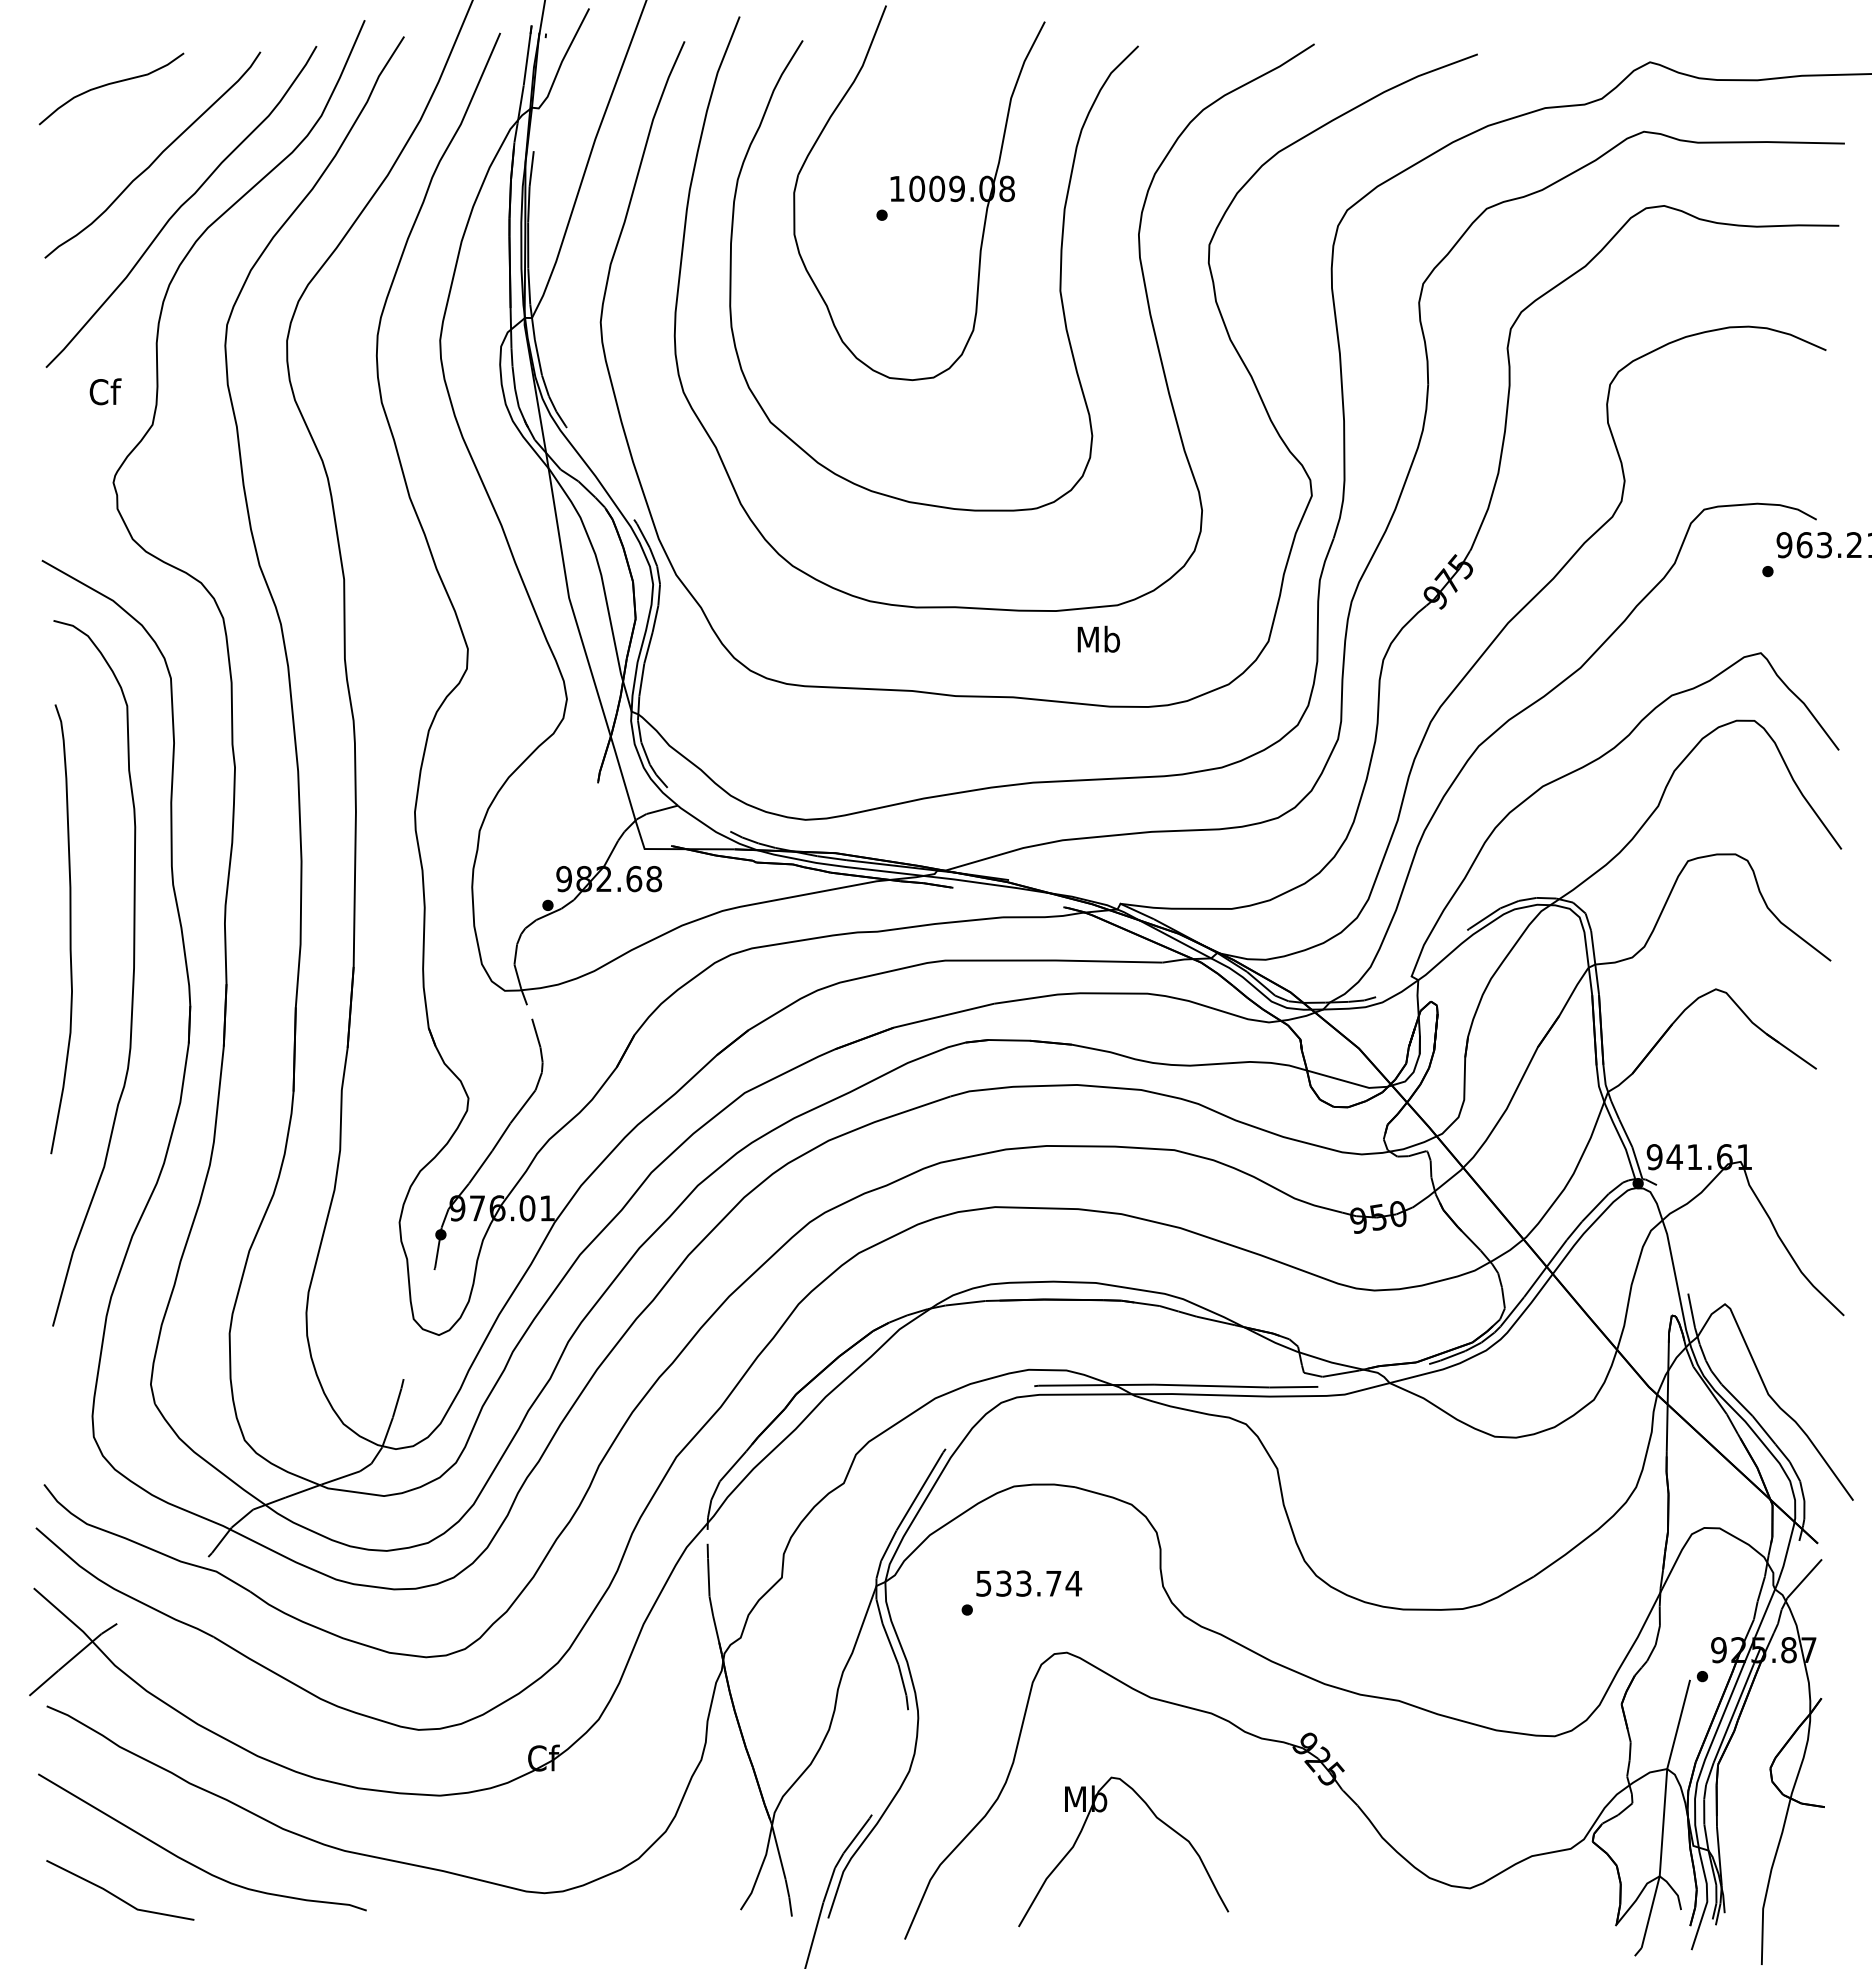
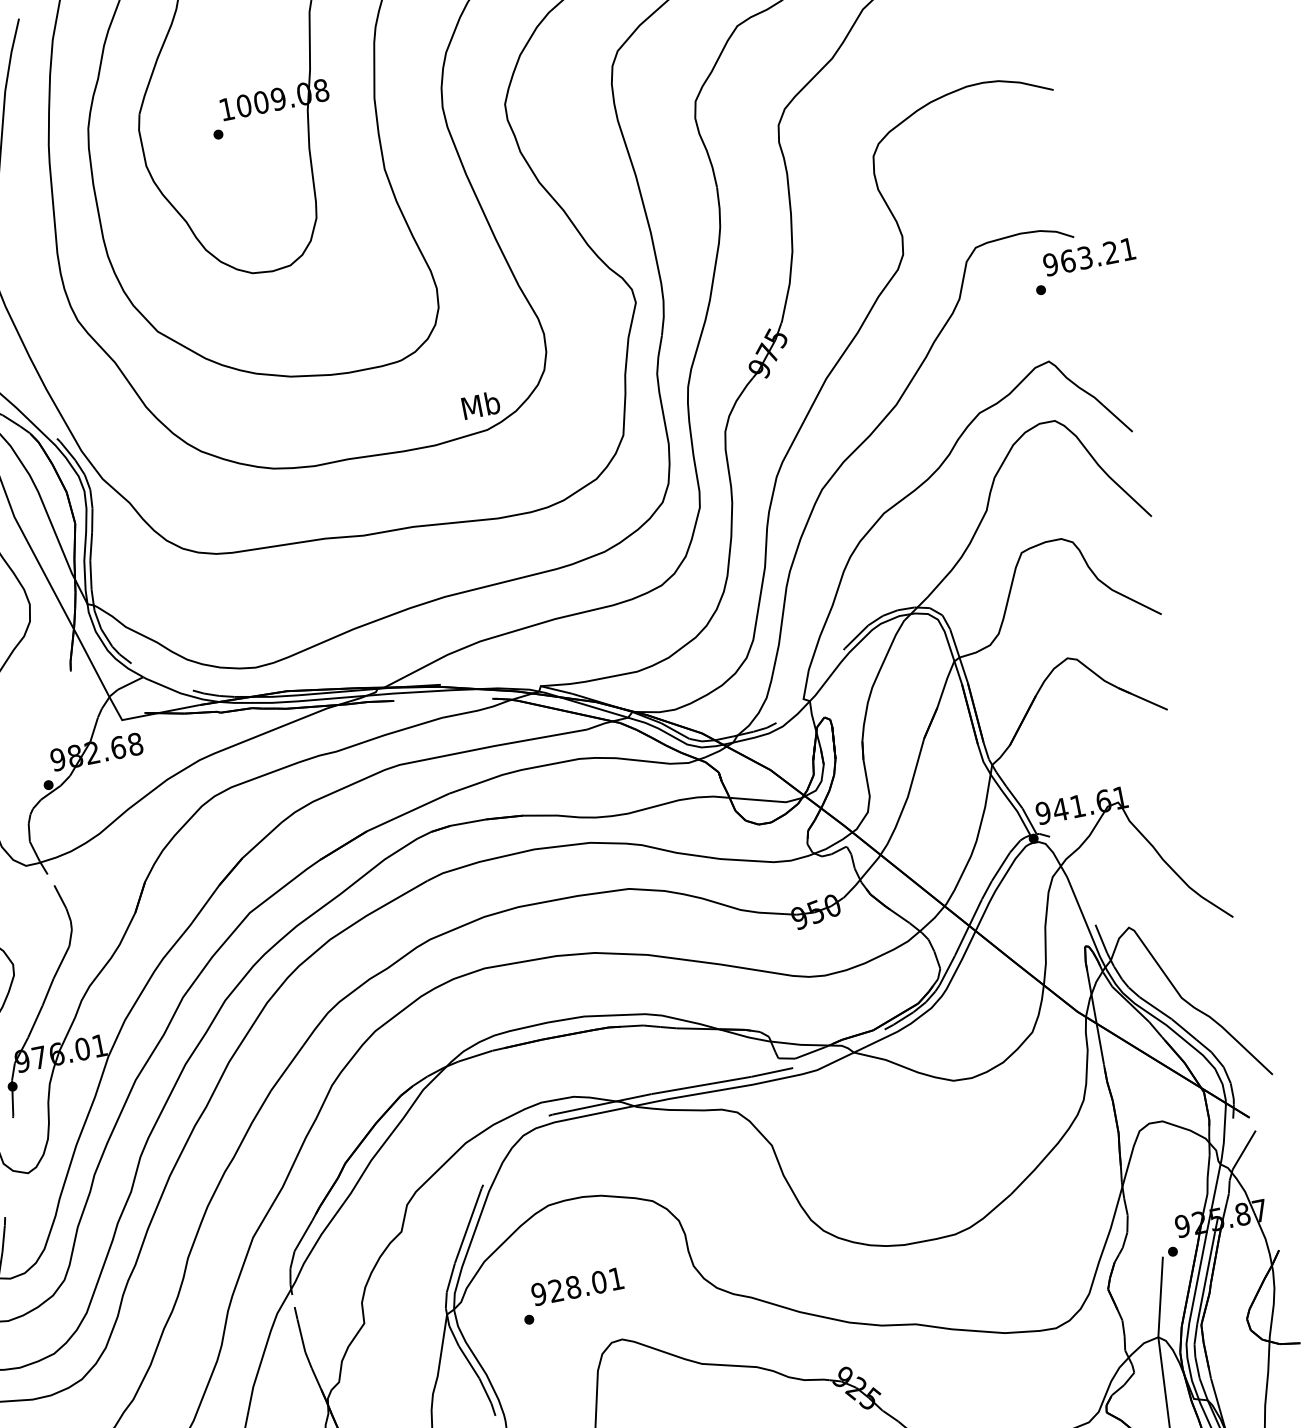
text: (1098, 638) -> (480, 404), moved
text: (1029, 1583) -> (578, 1286), 533.74 -> 928.01

